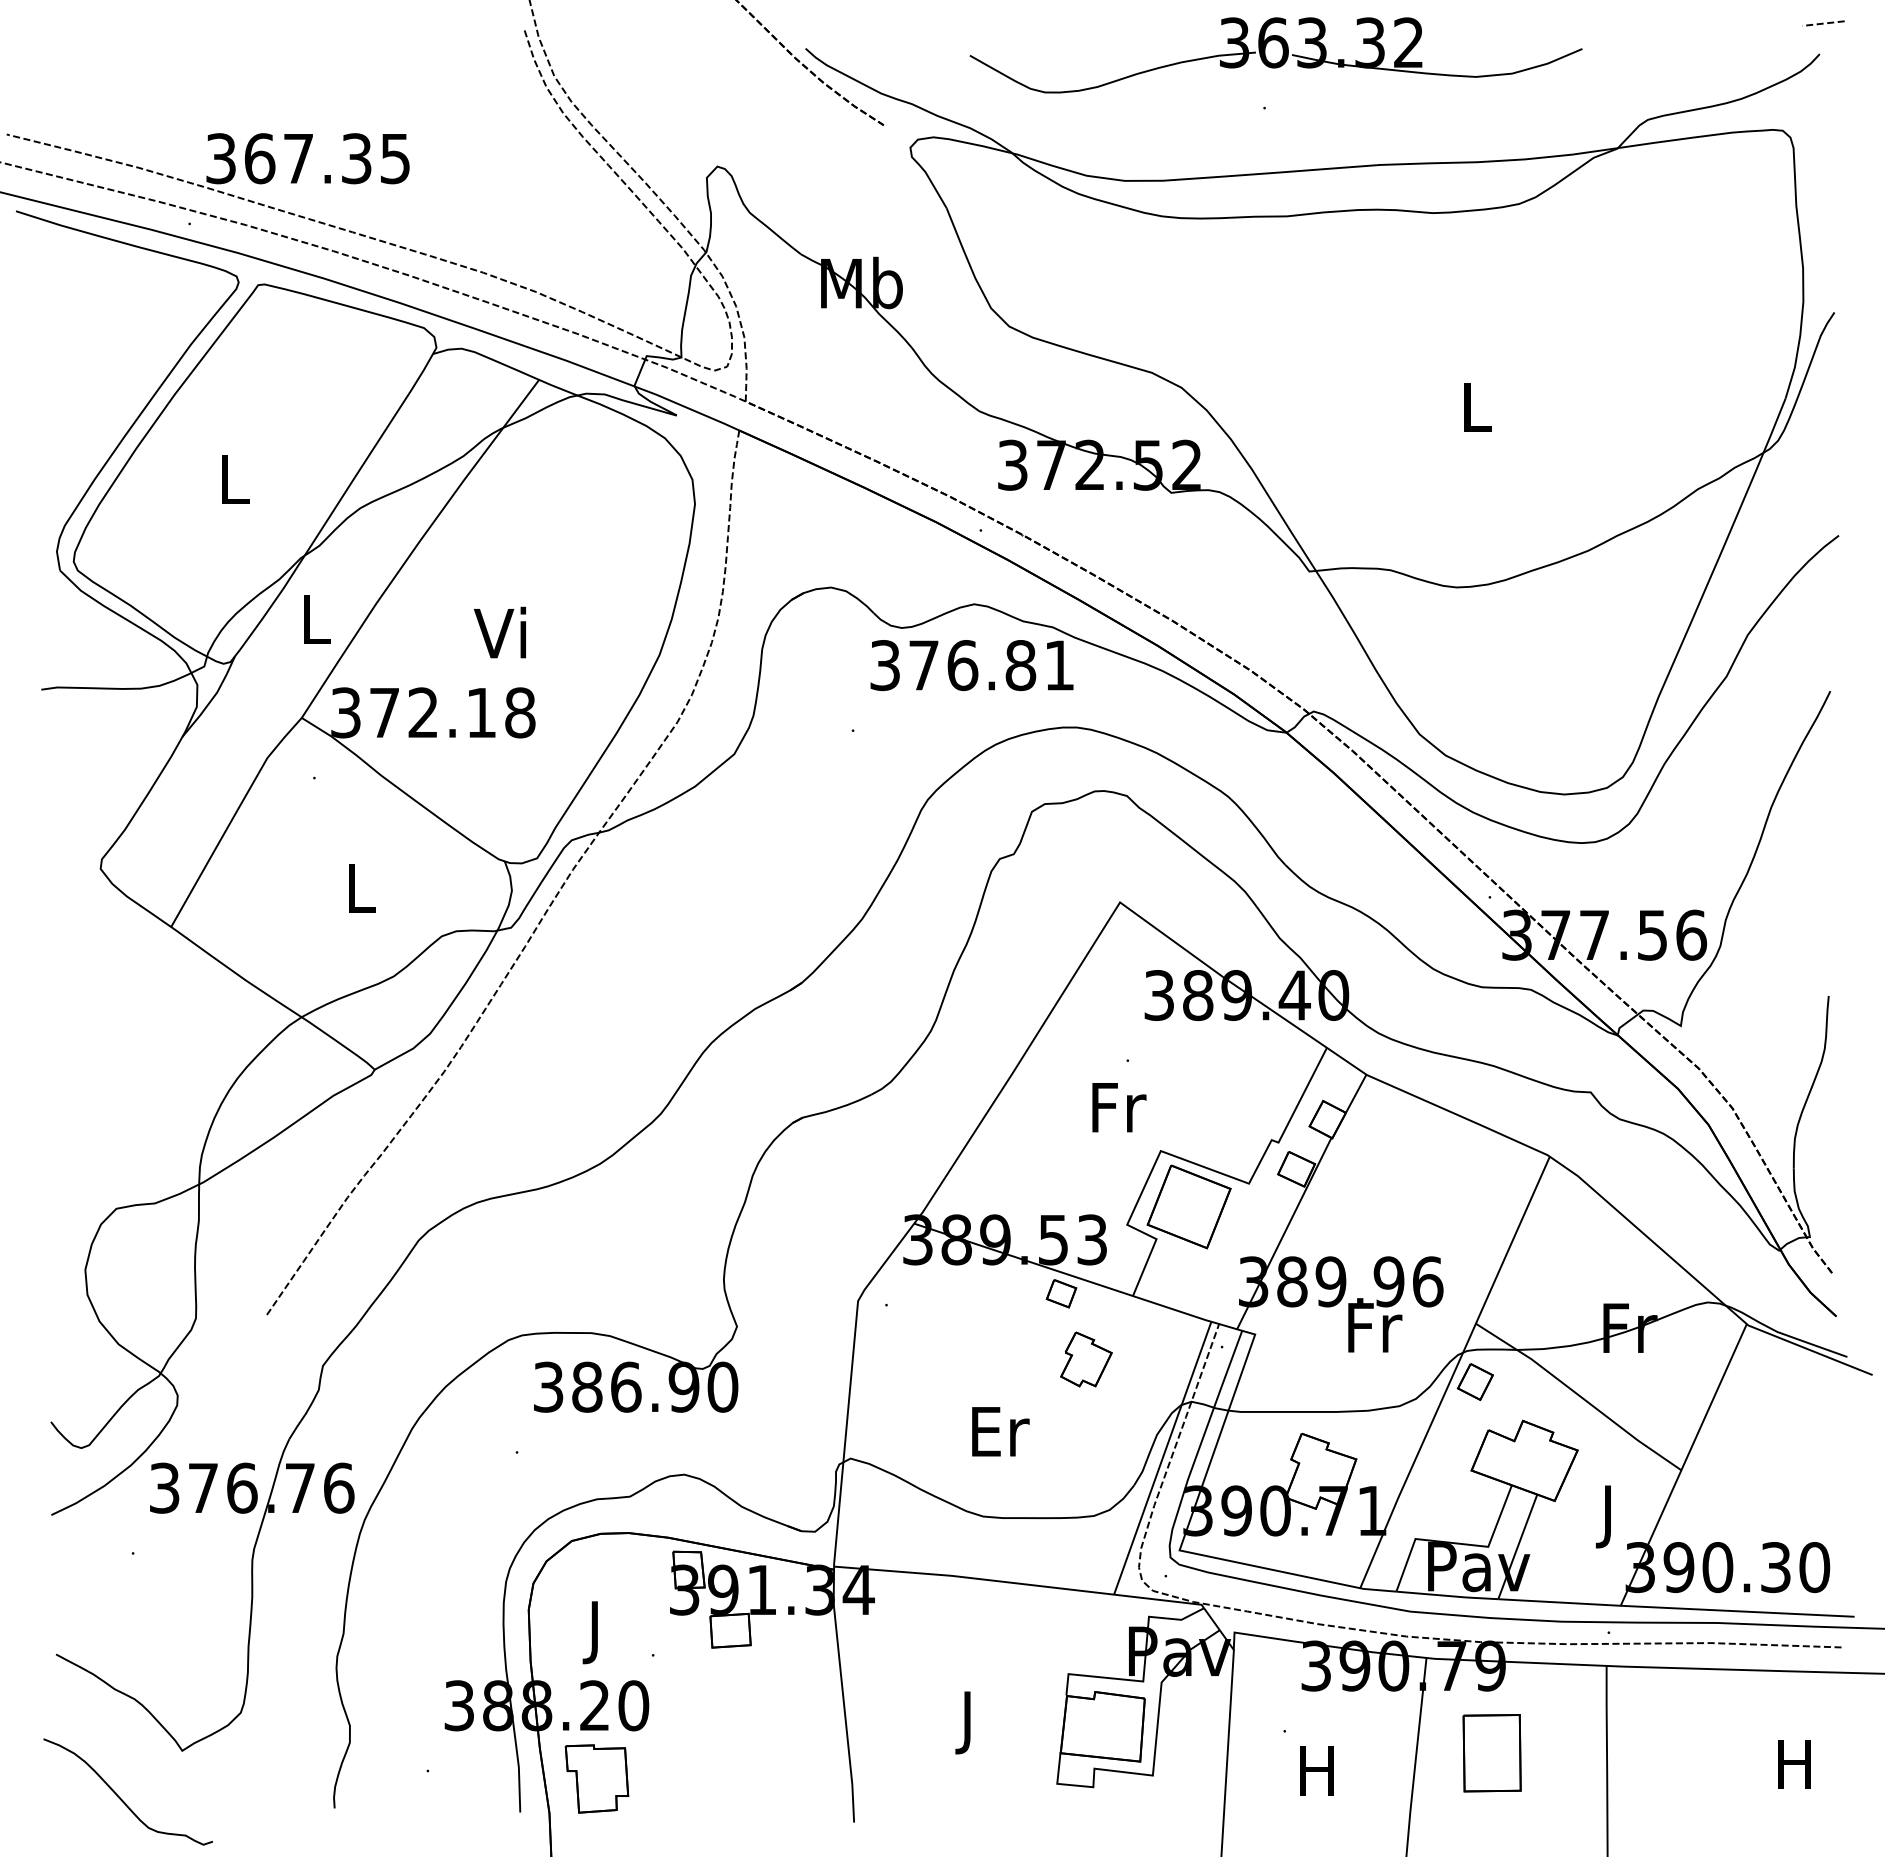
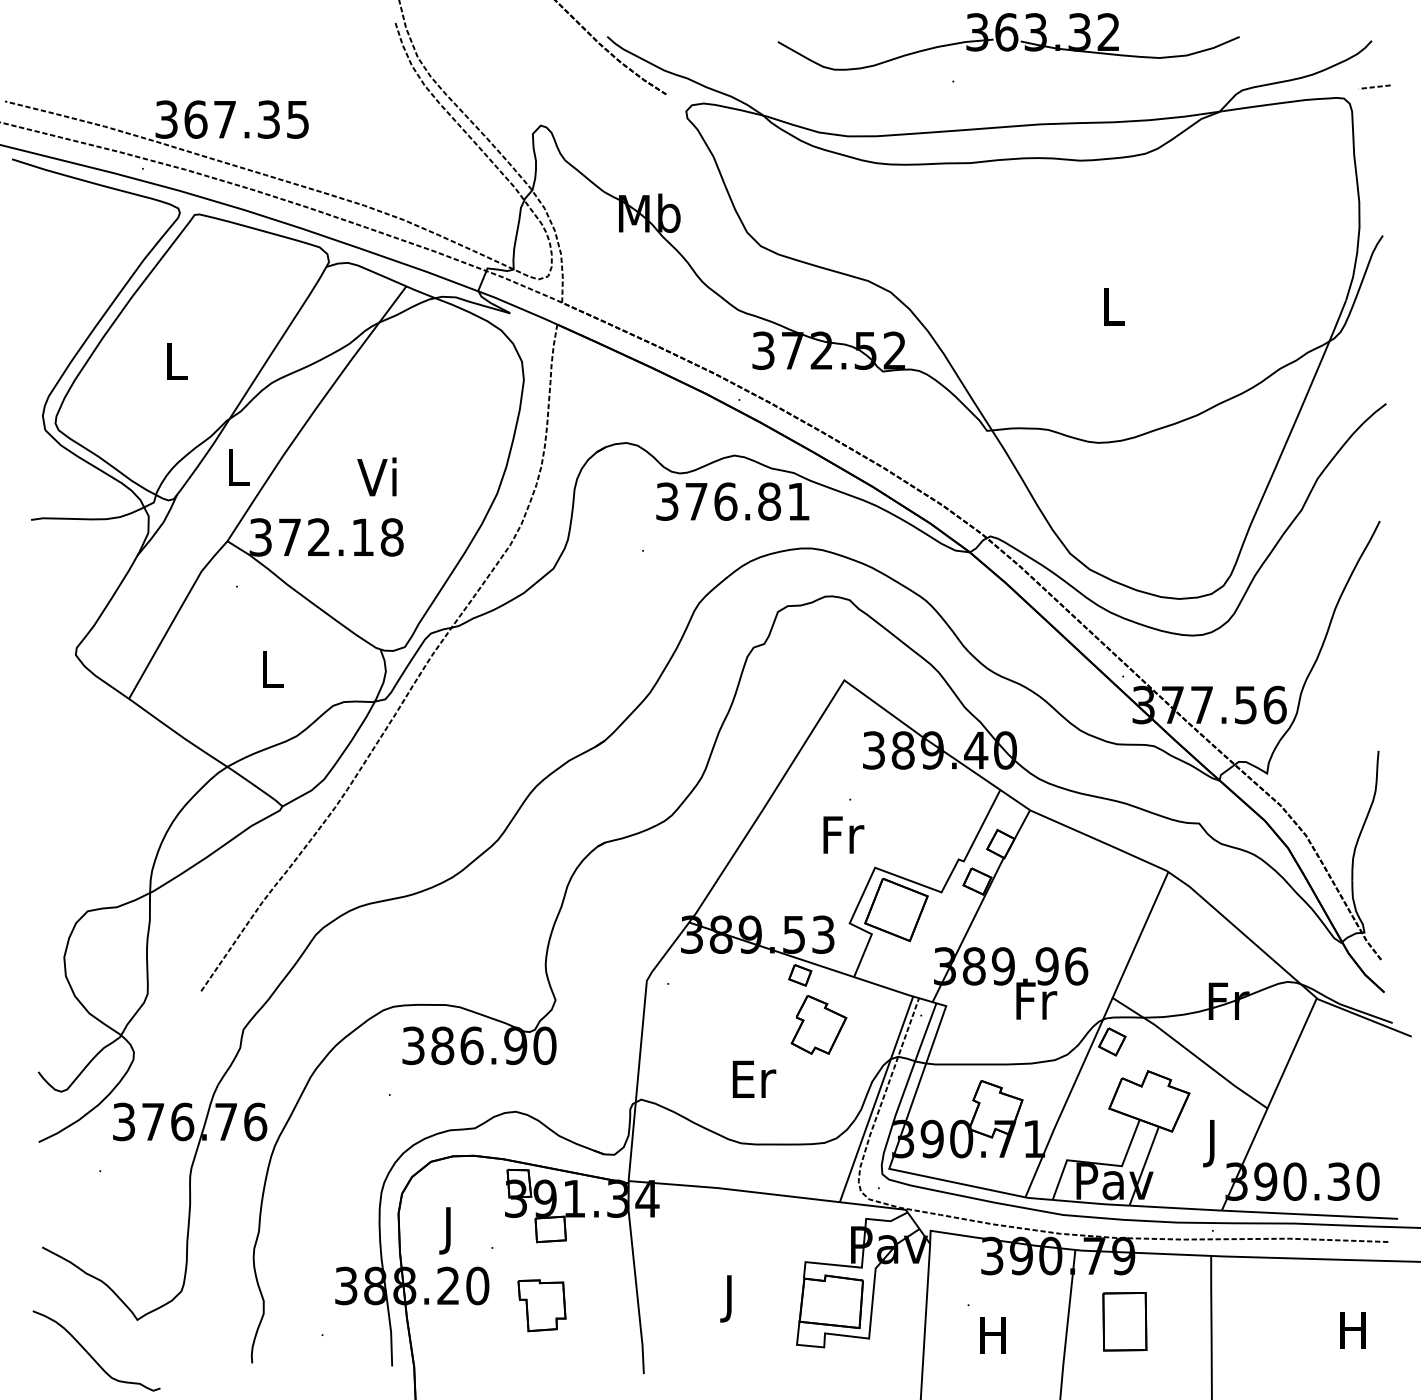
line: (1823, 23) -> (1374, 87), moved
part: (1275, 55) -> (1008, 41), moved
part: (1086, 1359) -> (819, 1024), size x1.43
part: (596, 1778) -> (541, 1305), moved

